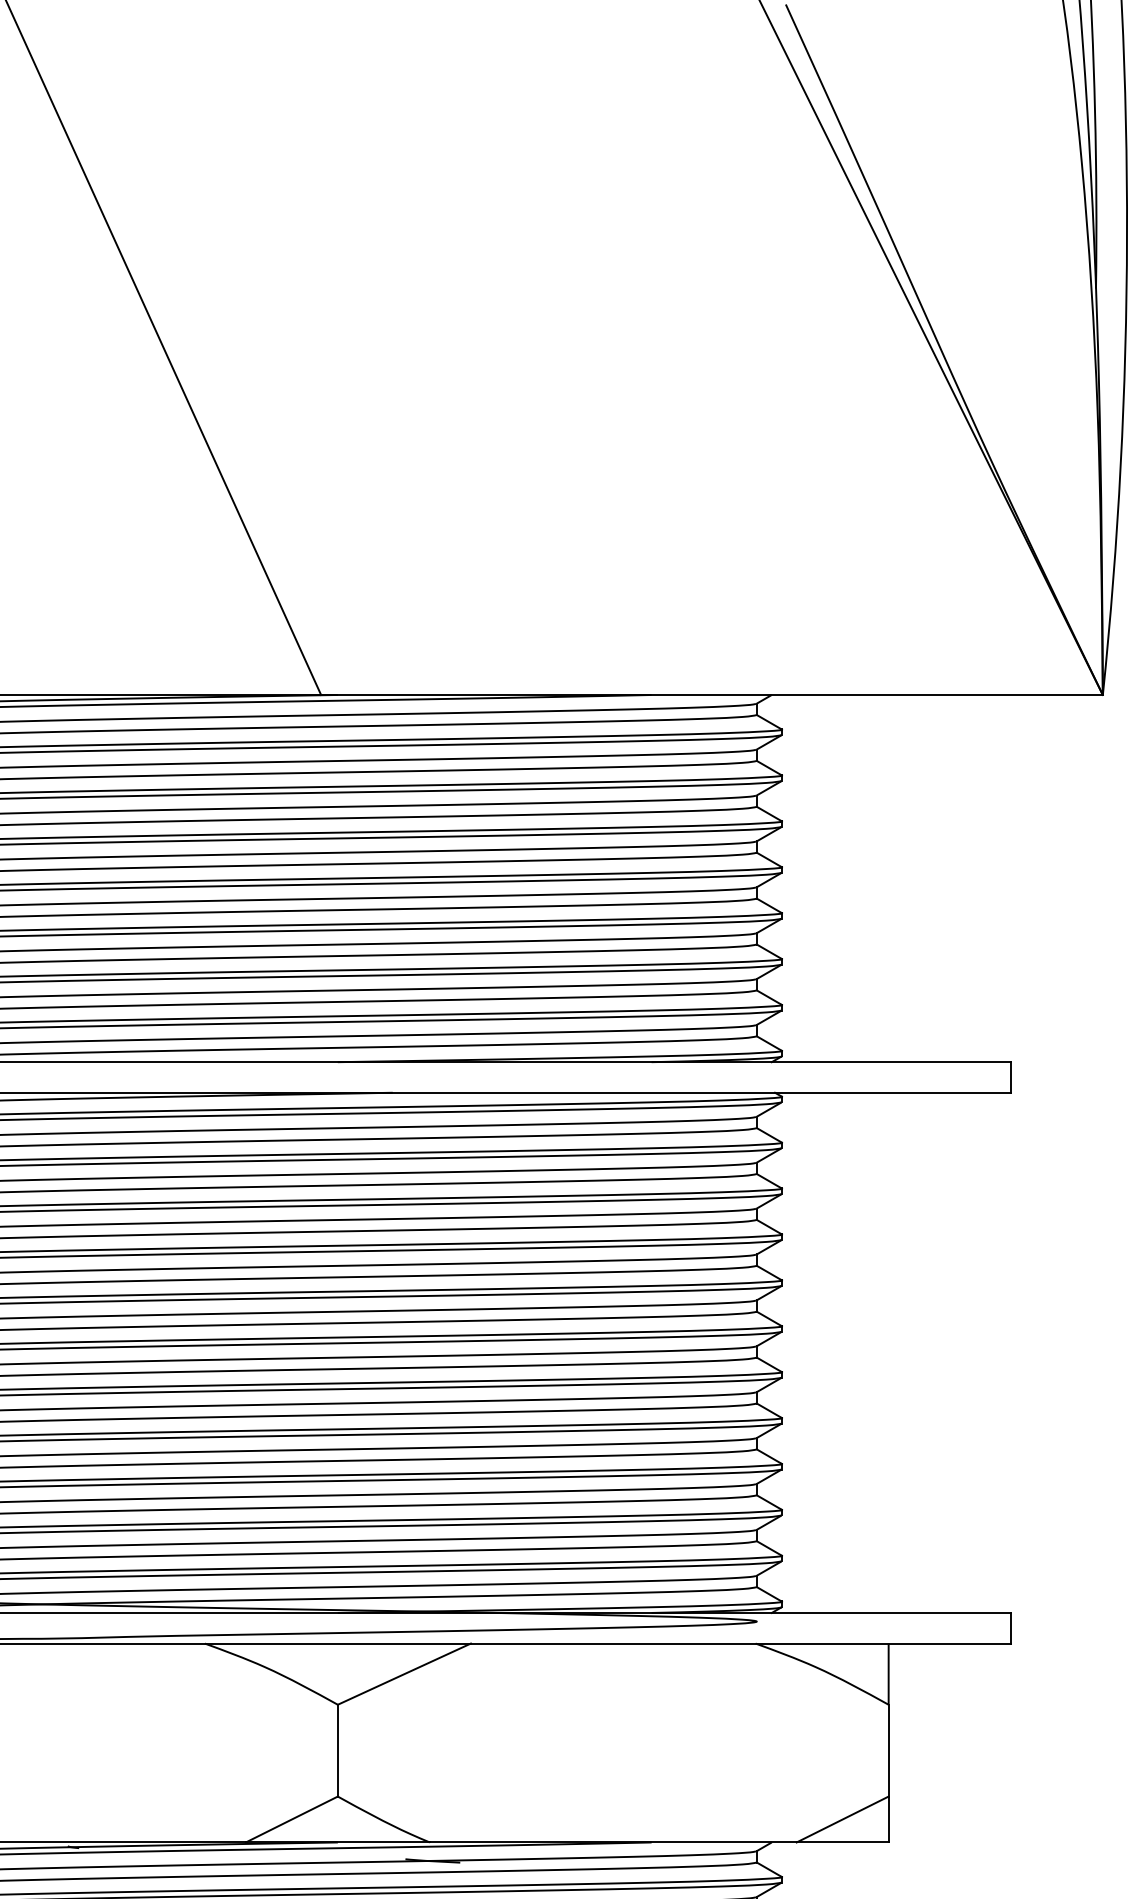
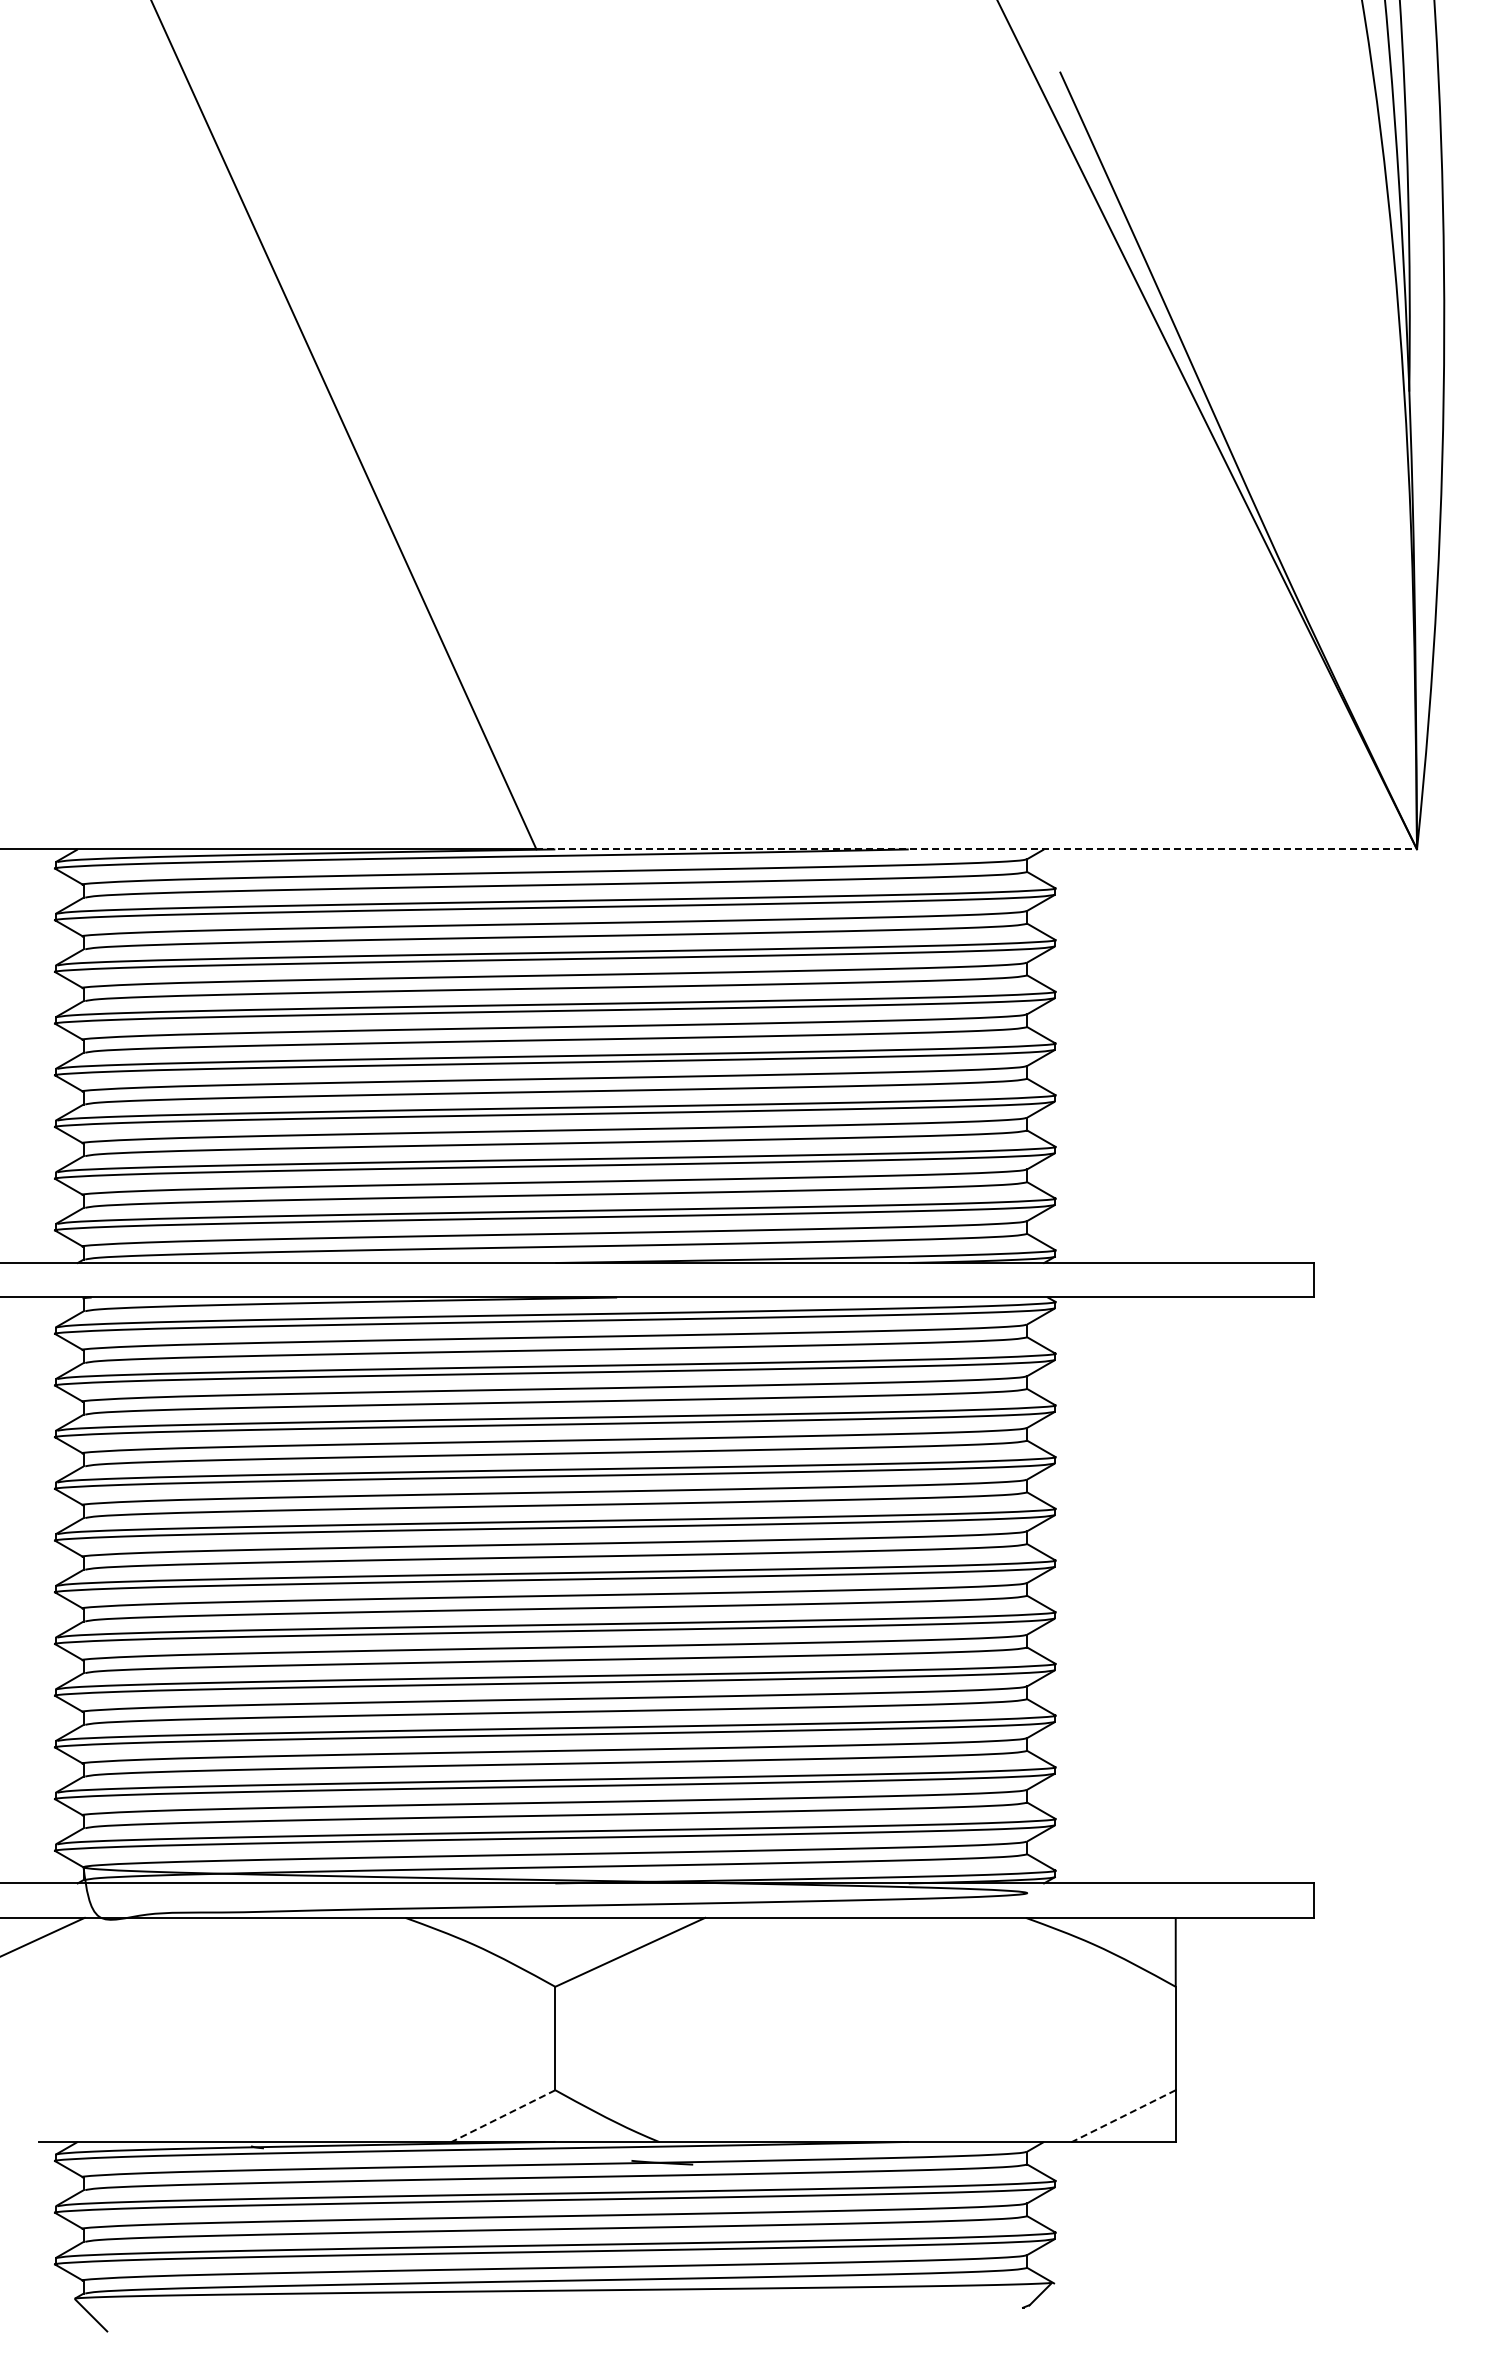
line: (712, 695) -> (977, 849), solid -> dashed
line: (291, 1819) -> (503, 2116), solid -> dashed
line: (842, 1819) -> (1123, 2116), solid -> dashed

